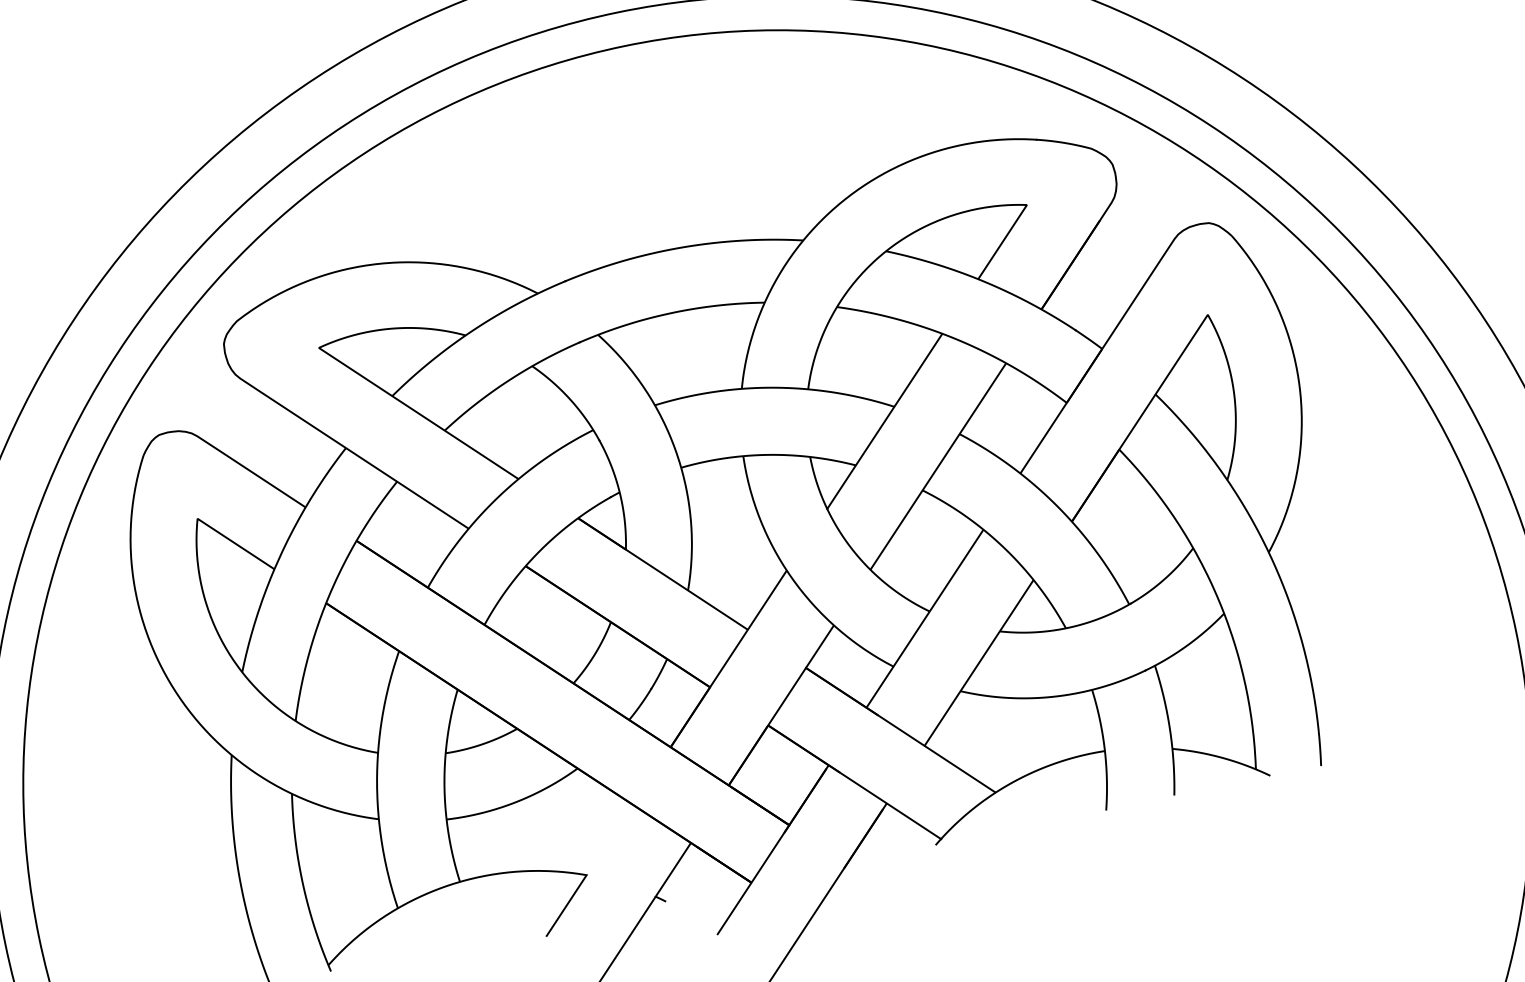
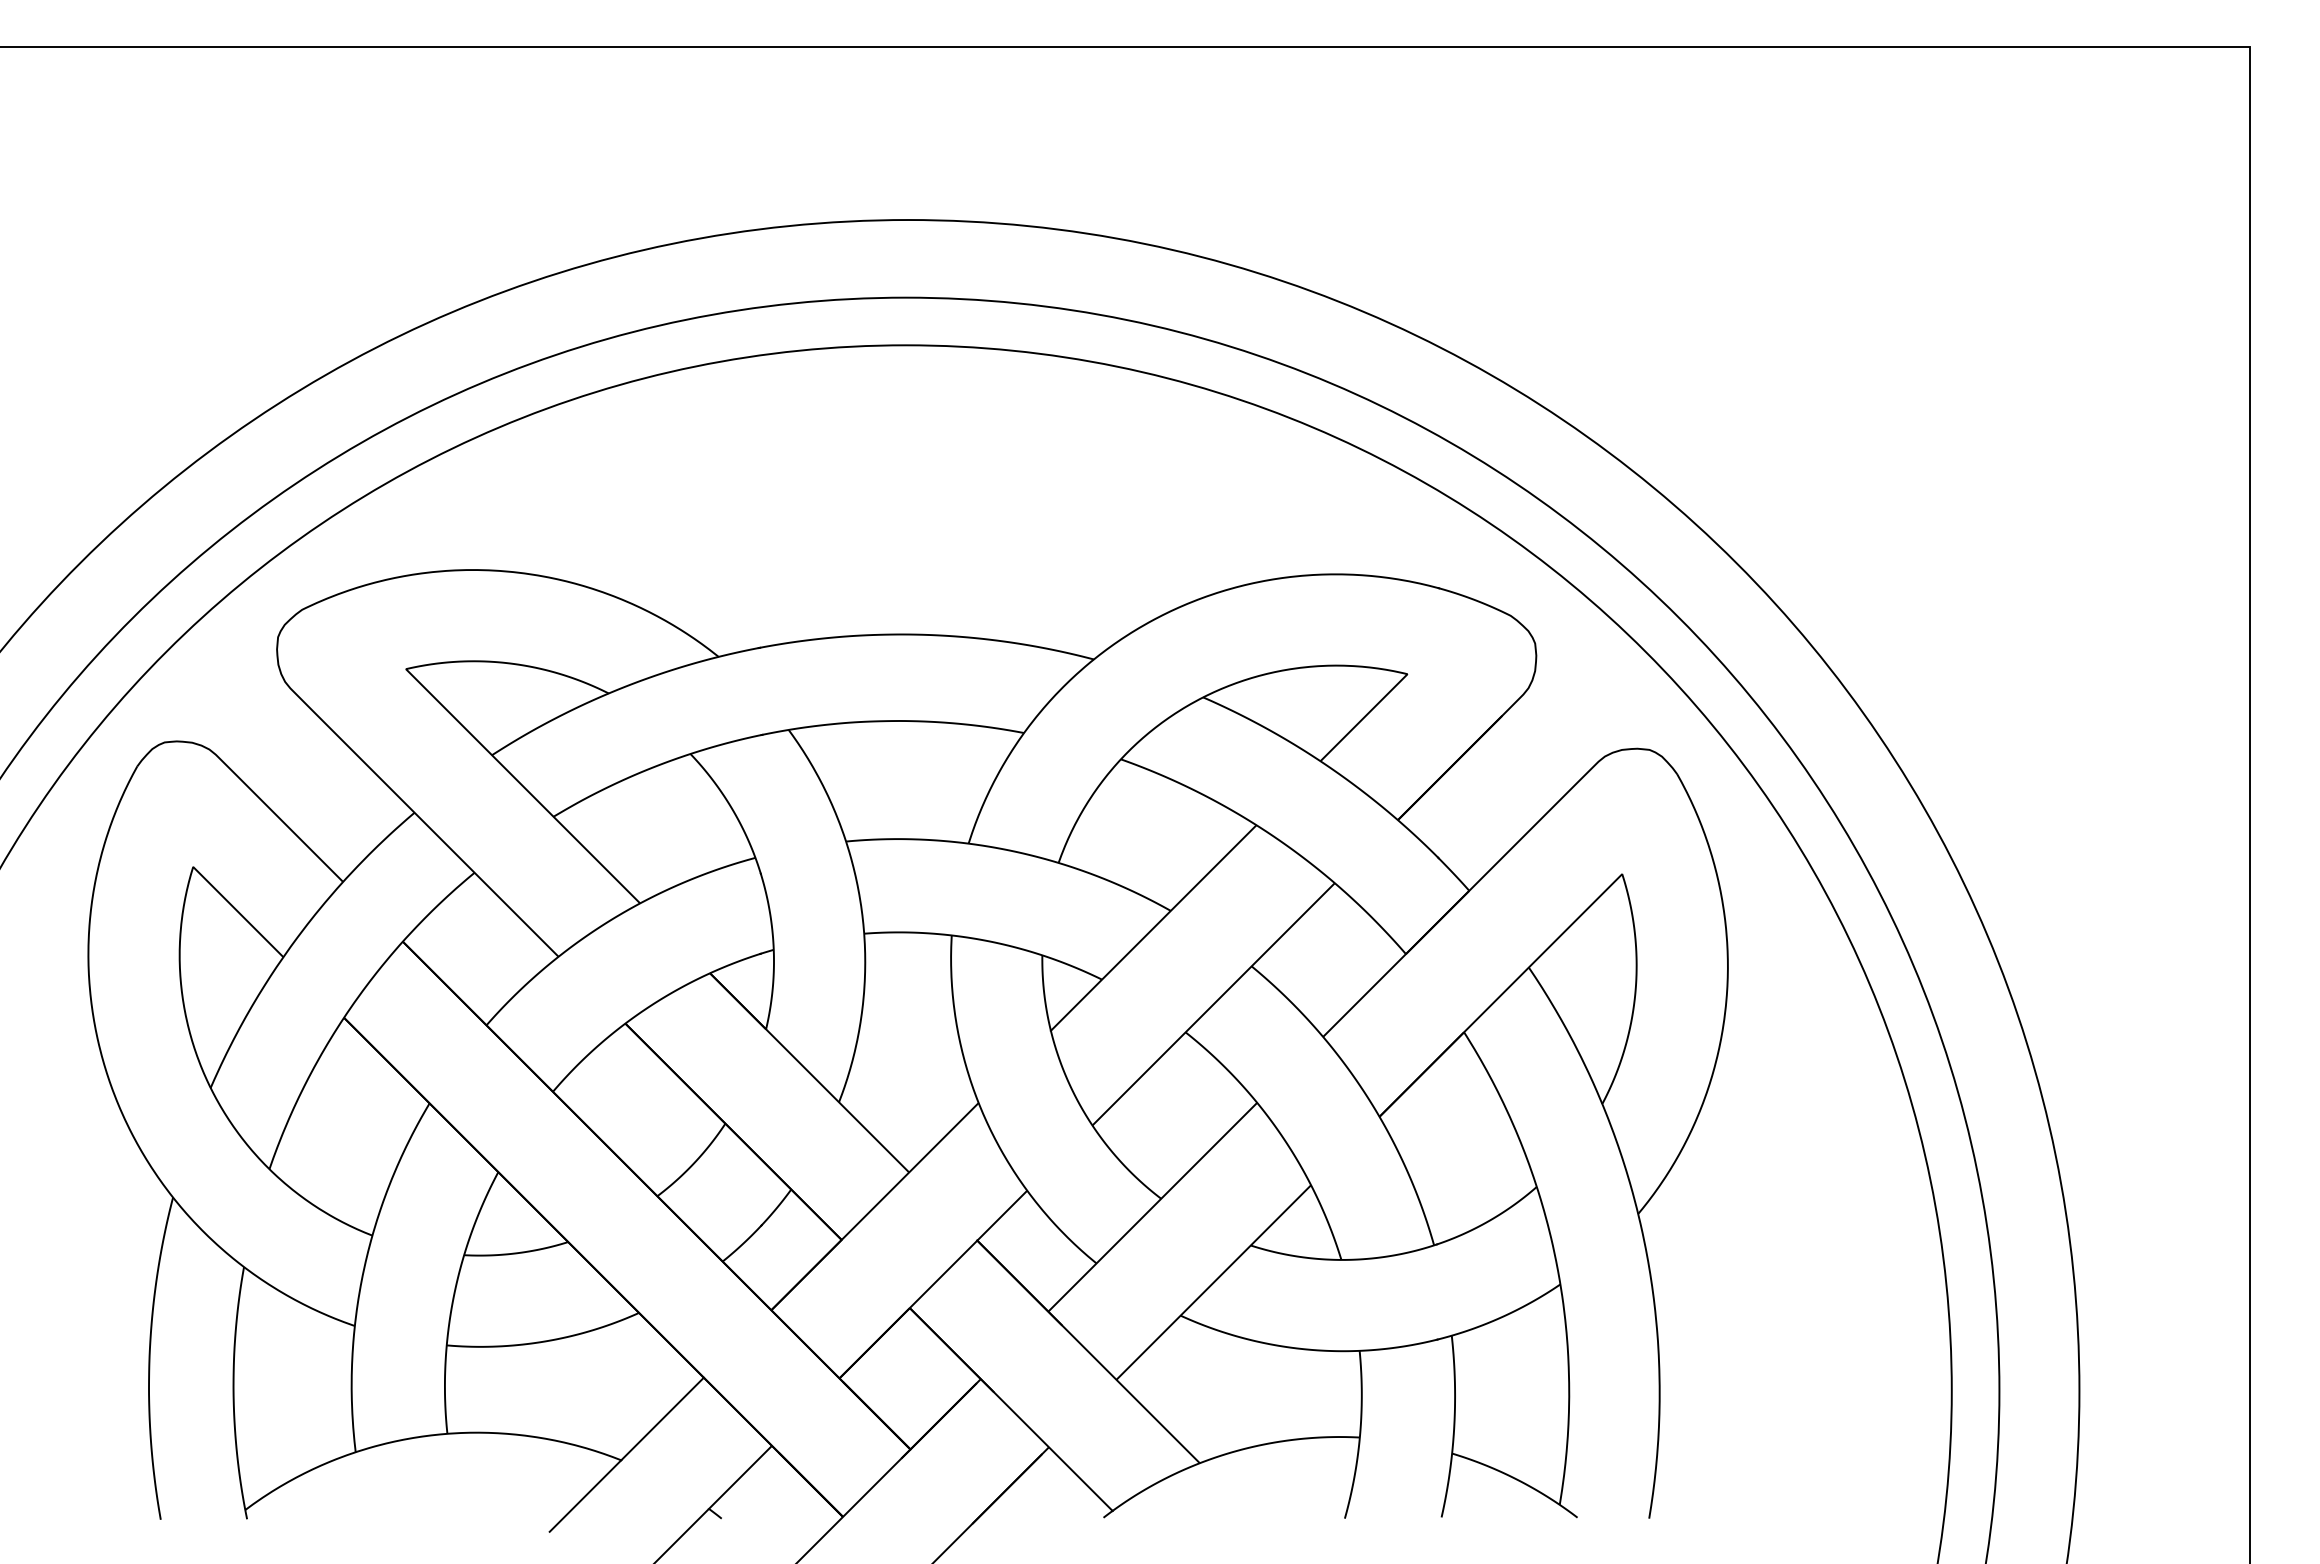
line: (609, 839) -> (662, 1418), added

